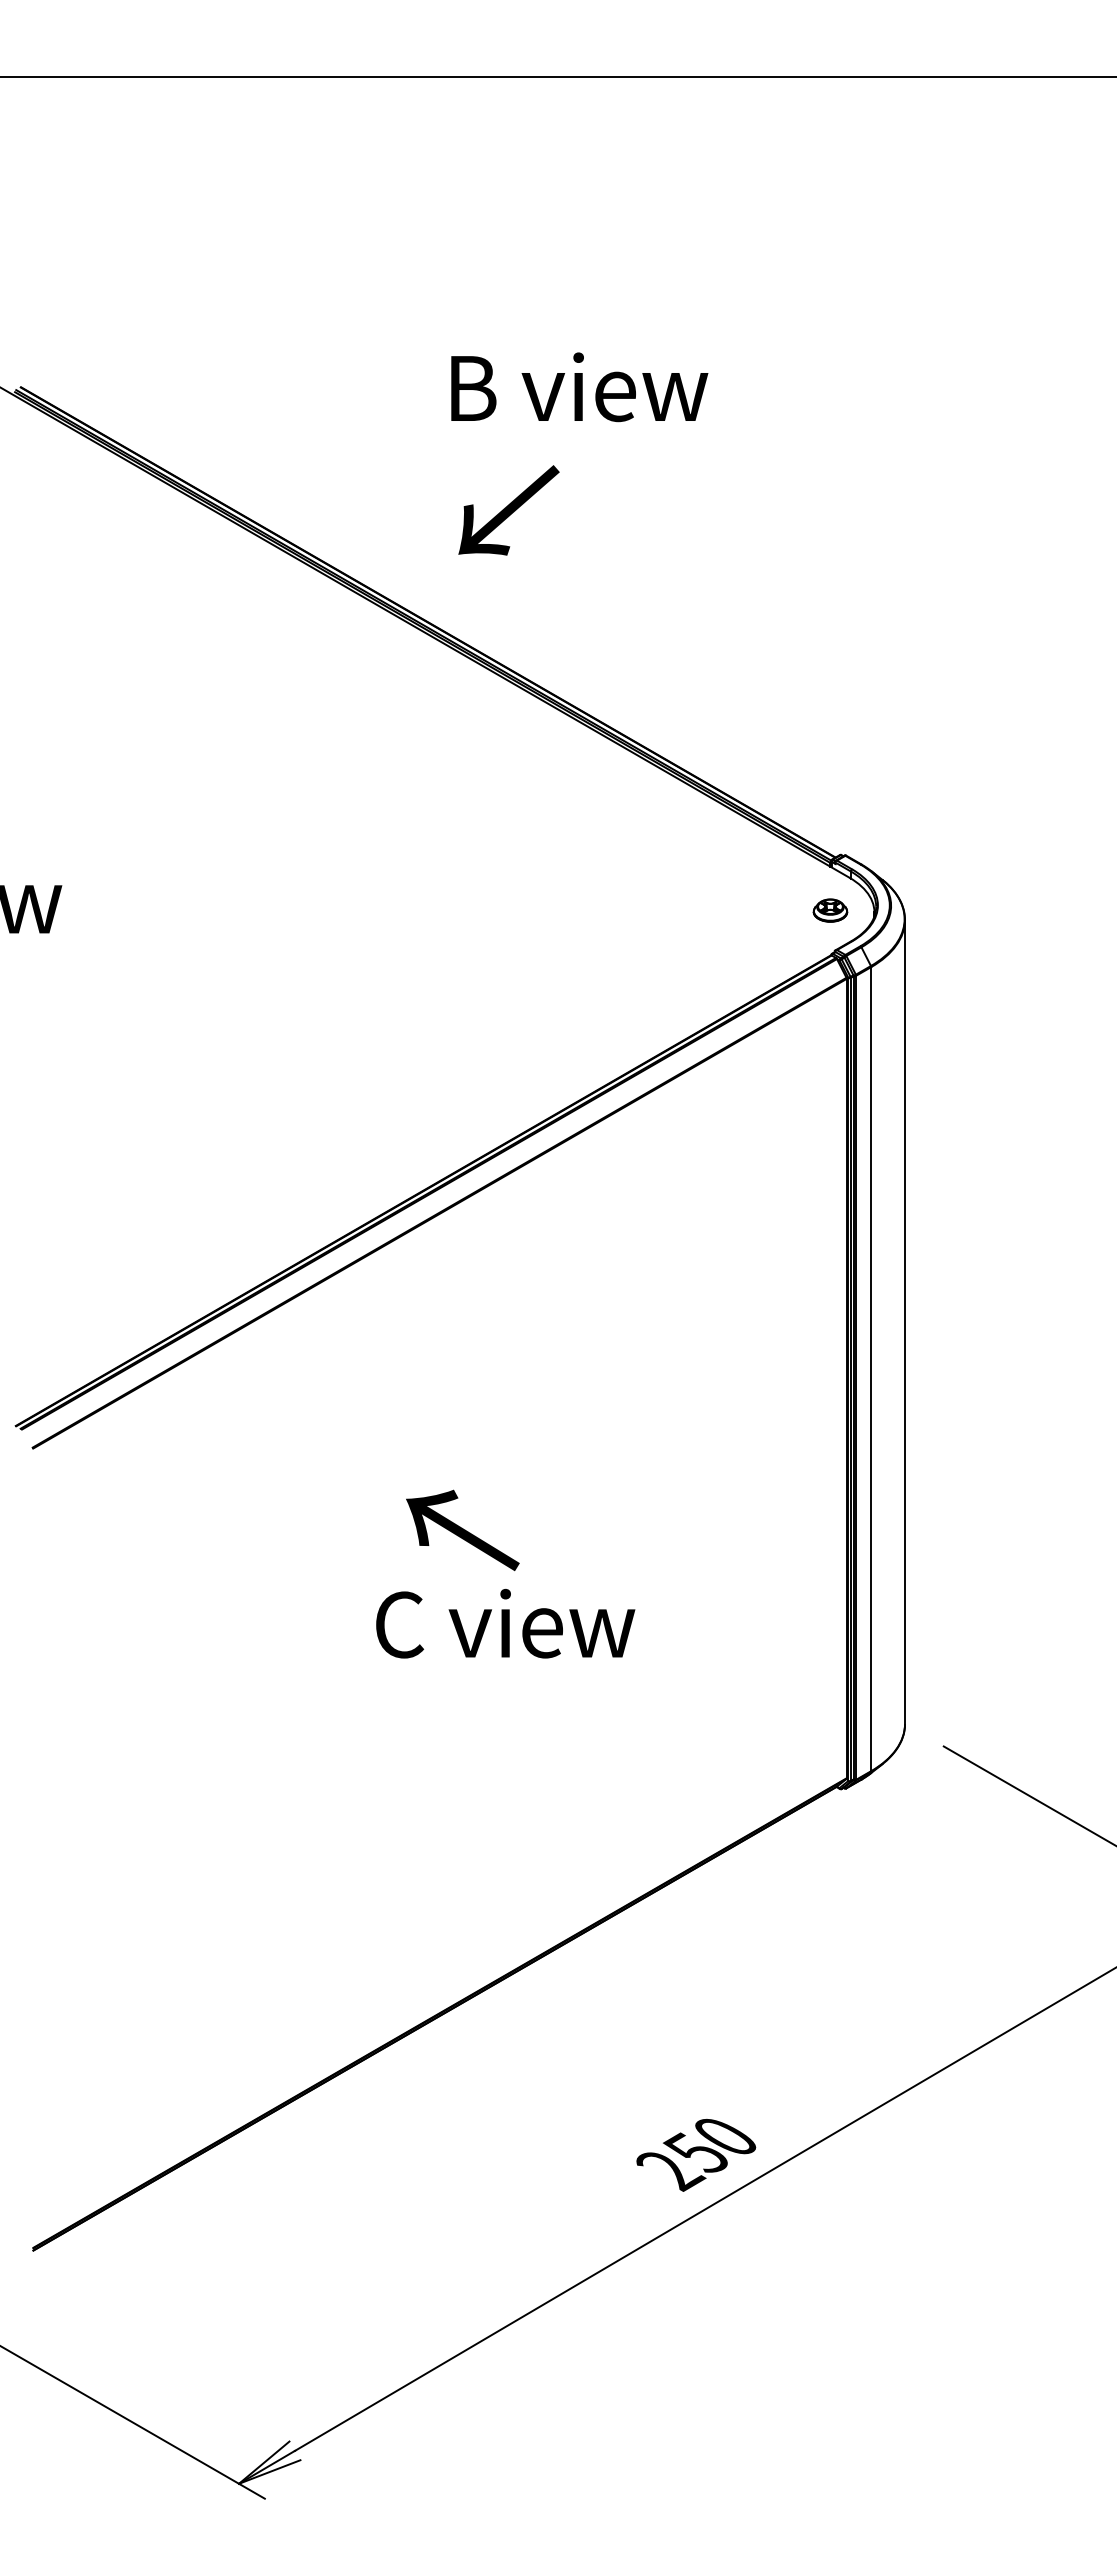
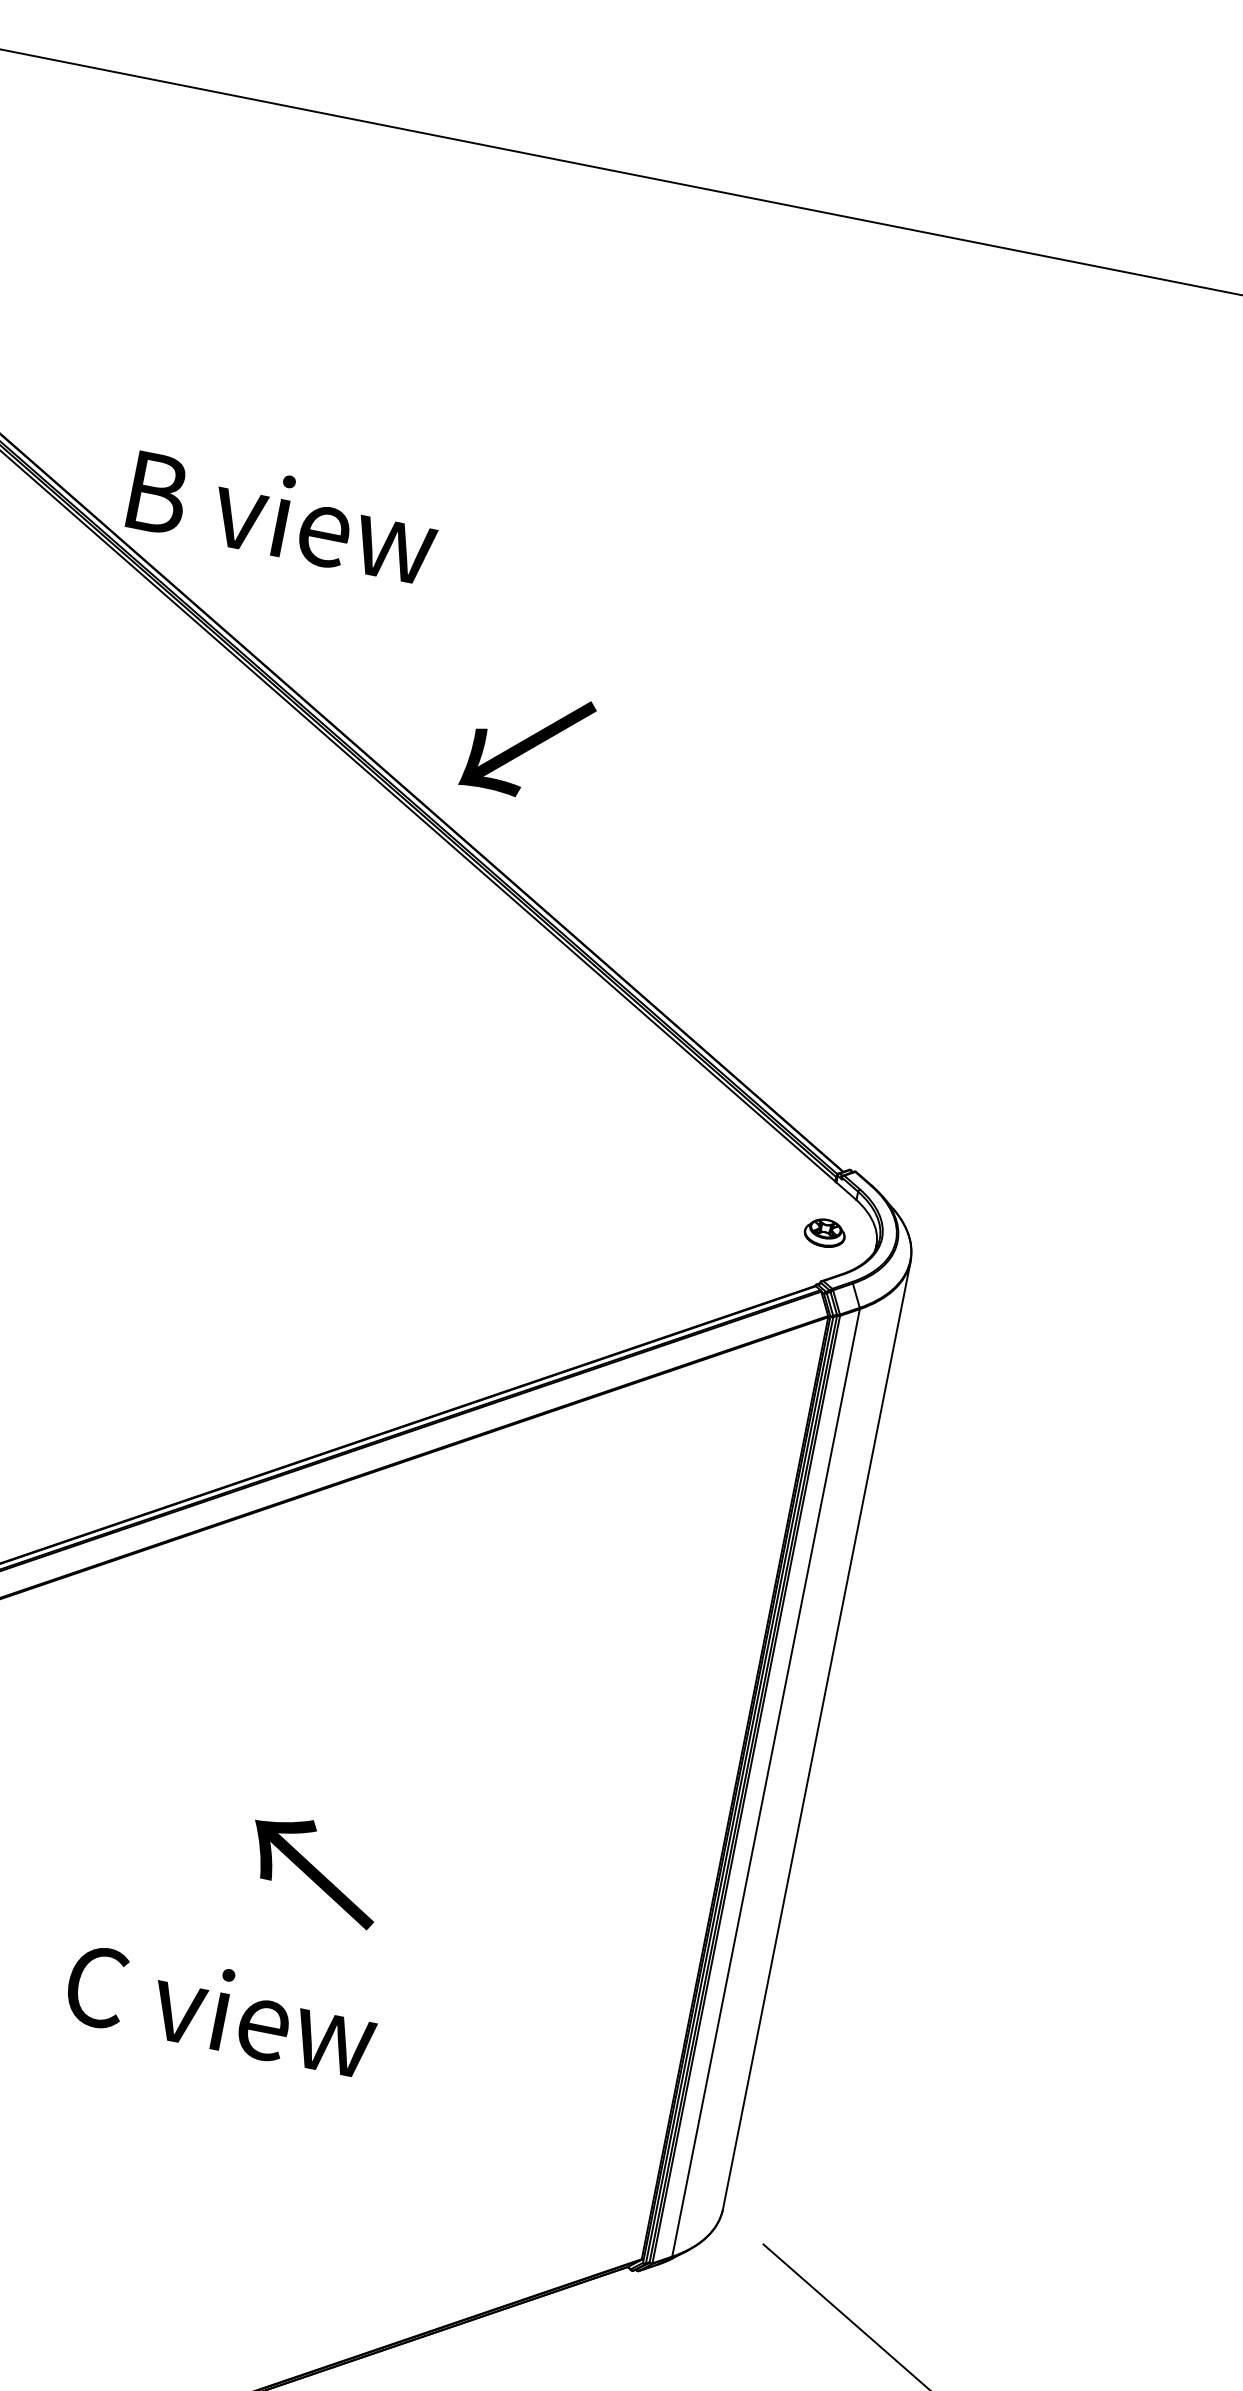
text: (579, 387) -> (283, 517), moved
text: (508, 510) -> (527, 744), moved
text: (462, 1530) -> (314, 1870), moved
text: (505, 1623) -> (221, 2009), moved

